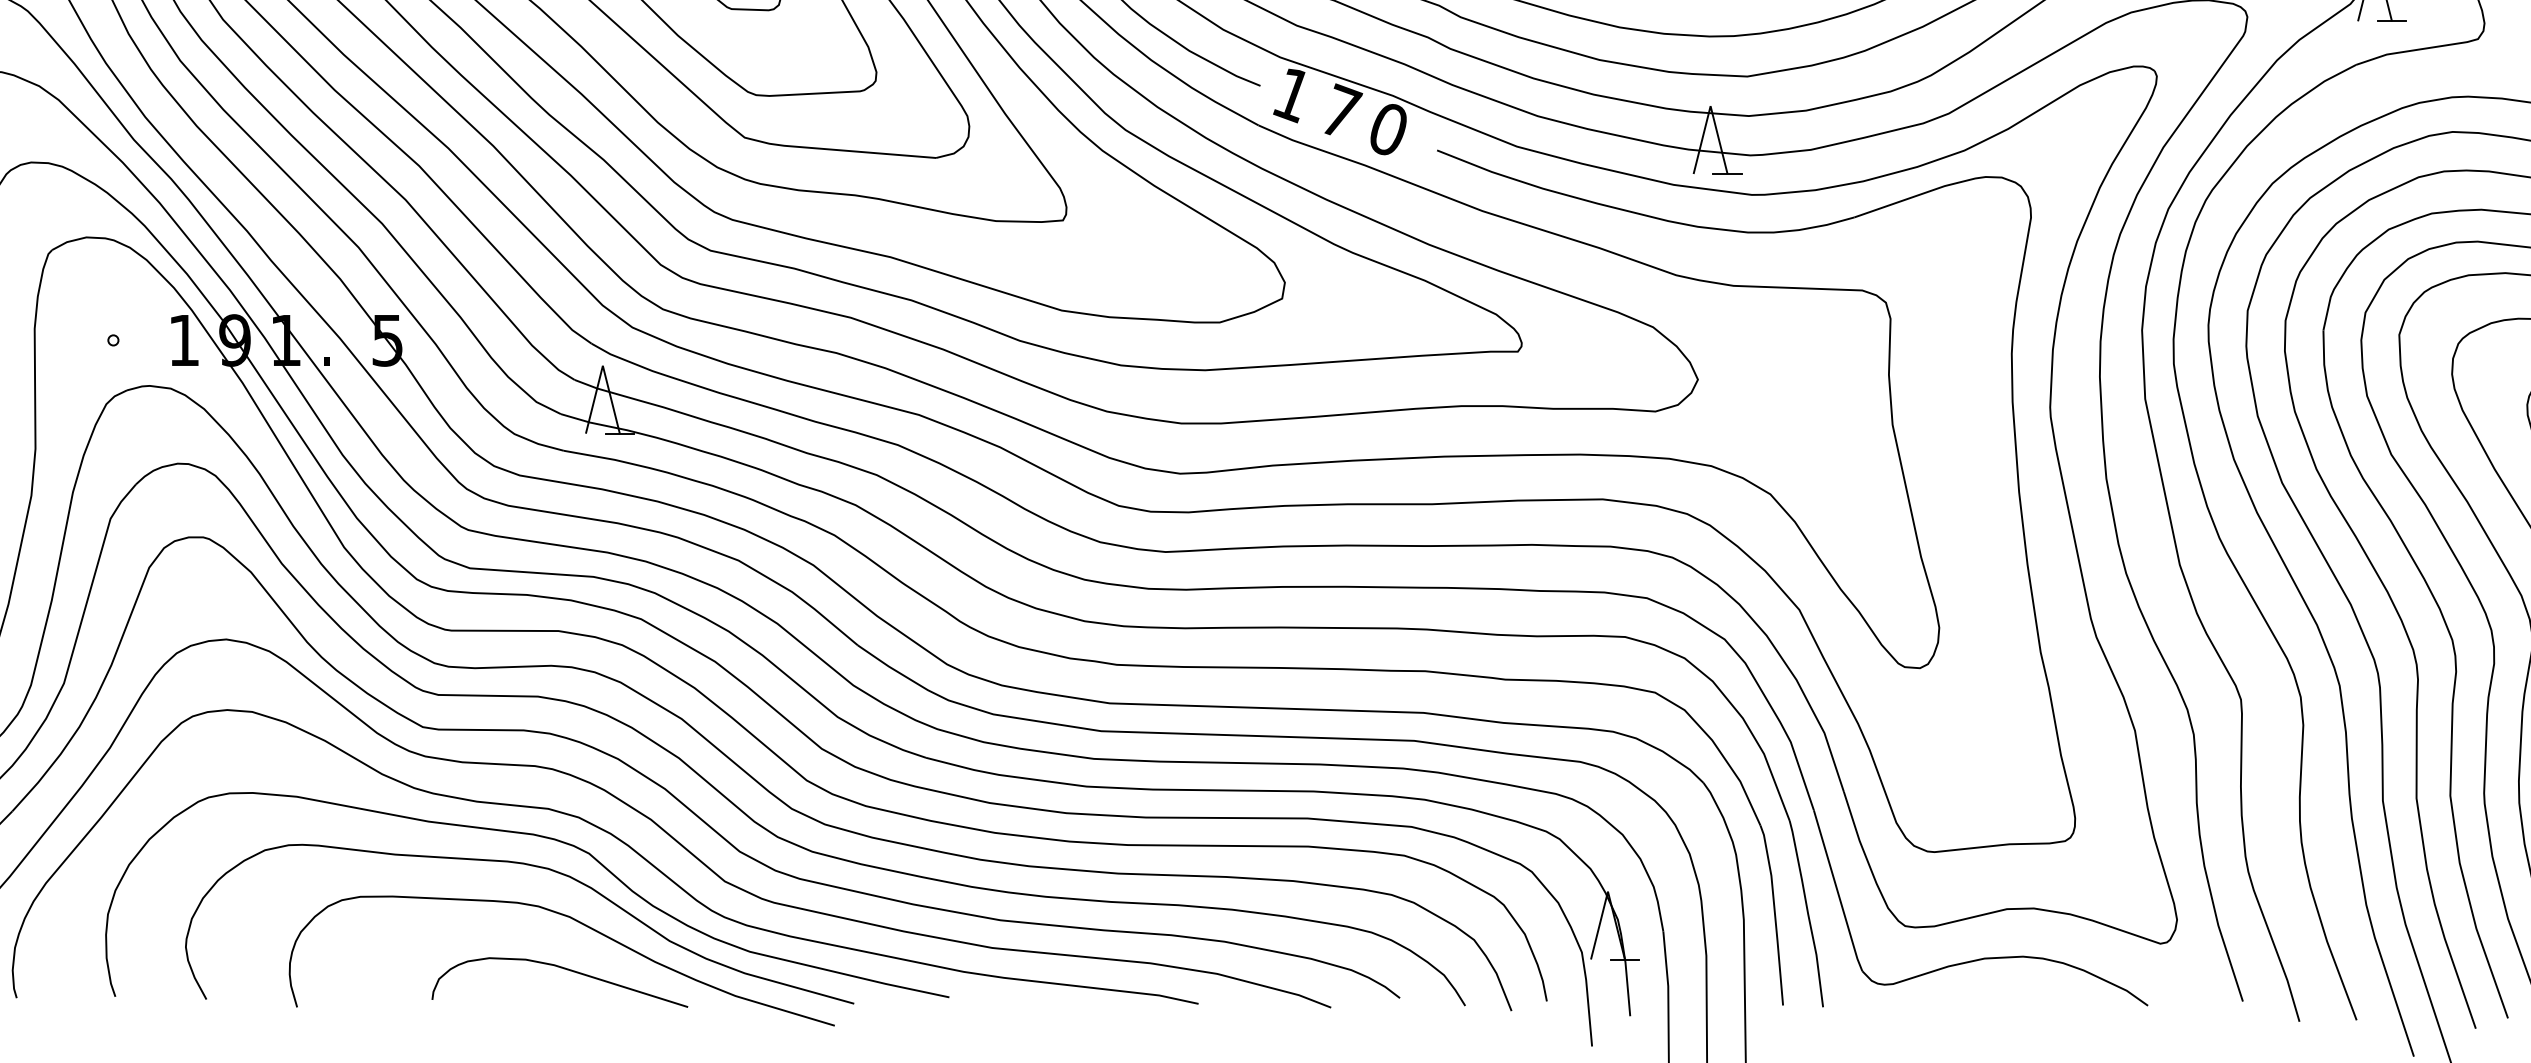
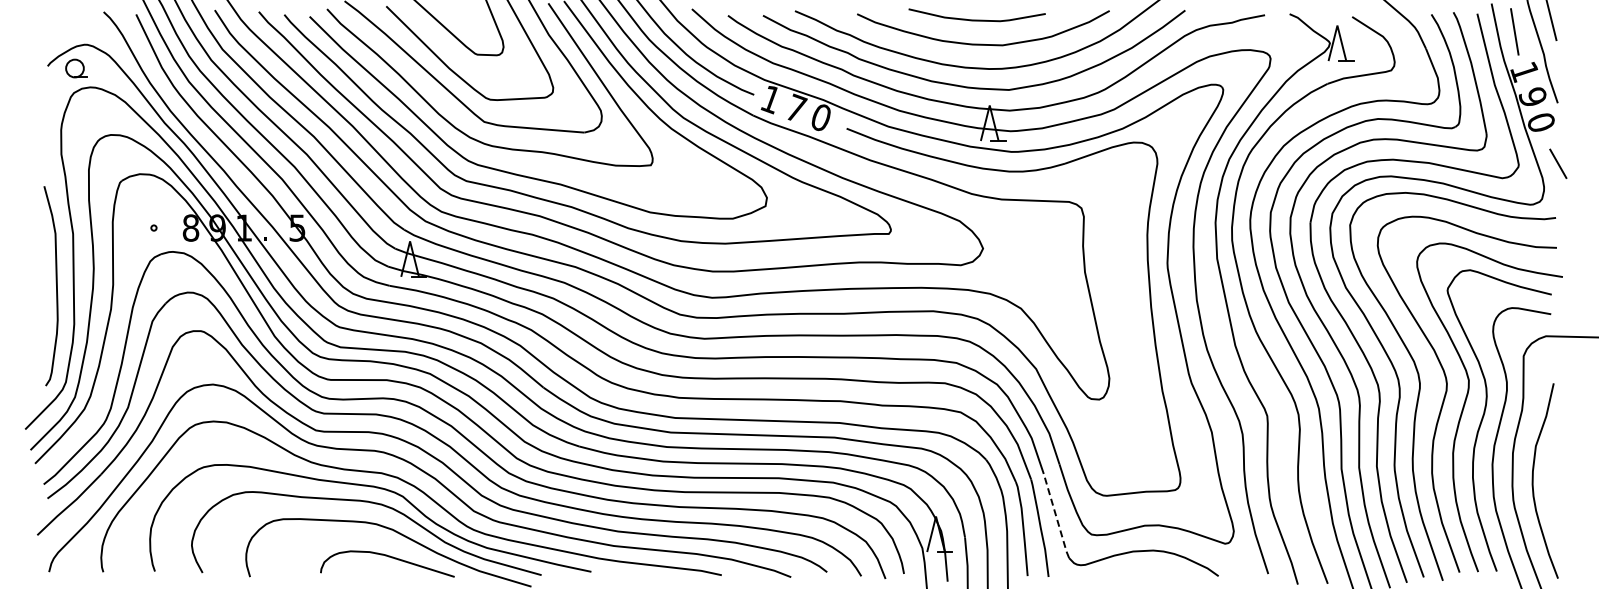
text: (183, 339) -> (190, 227), 1 -> 8
line: (1838, 891) -> (1056, 516), solid -> dashed

